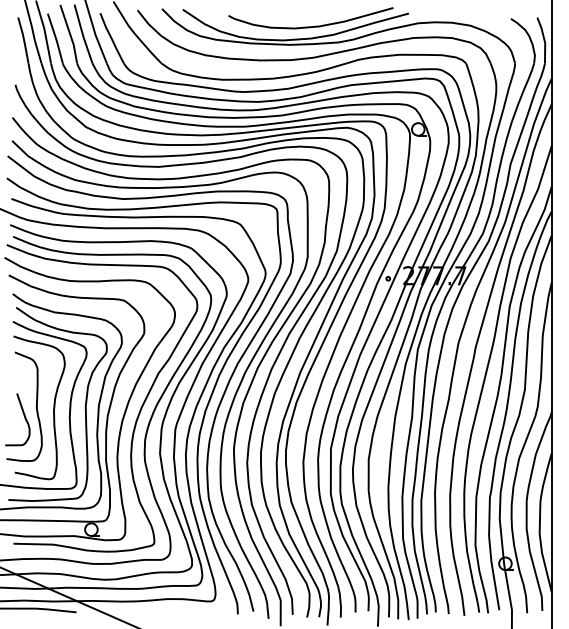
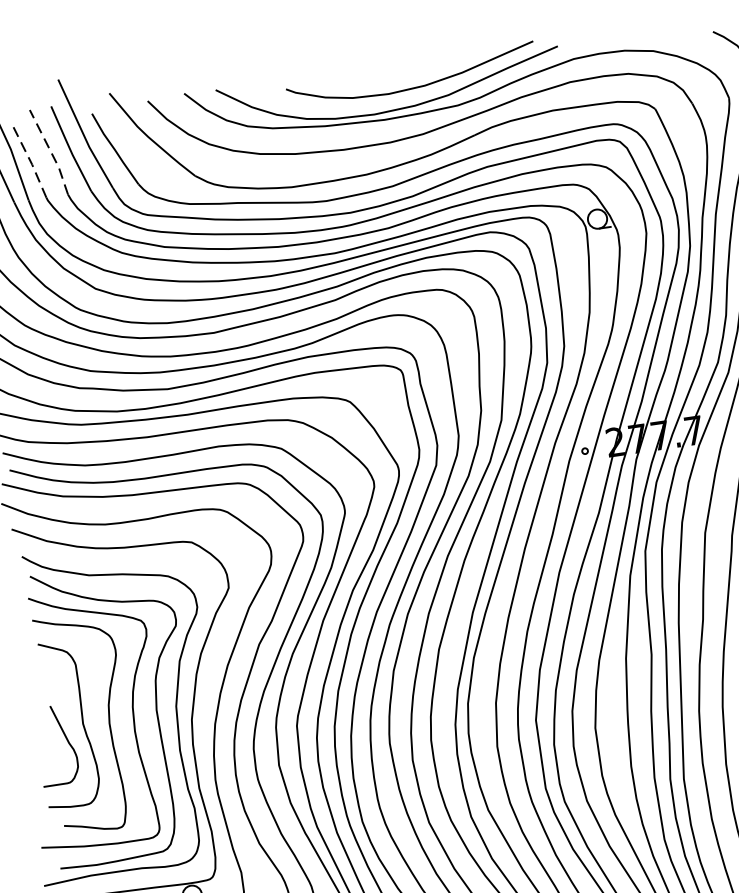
line: (70, 33) -> (51, 150), solid -> dashed
line: (56, 38) -> (31, 161), solid -> dashed

